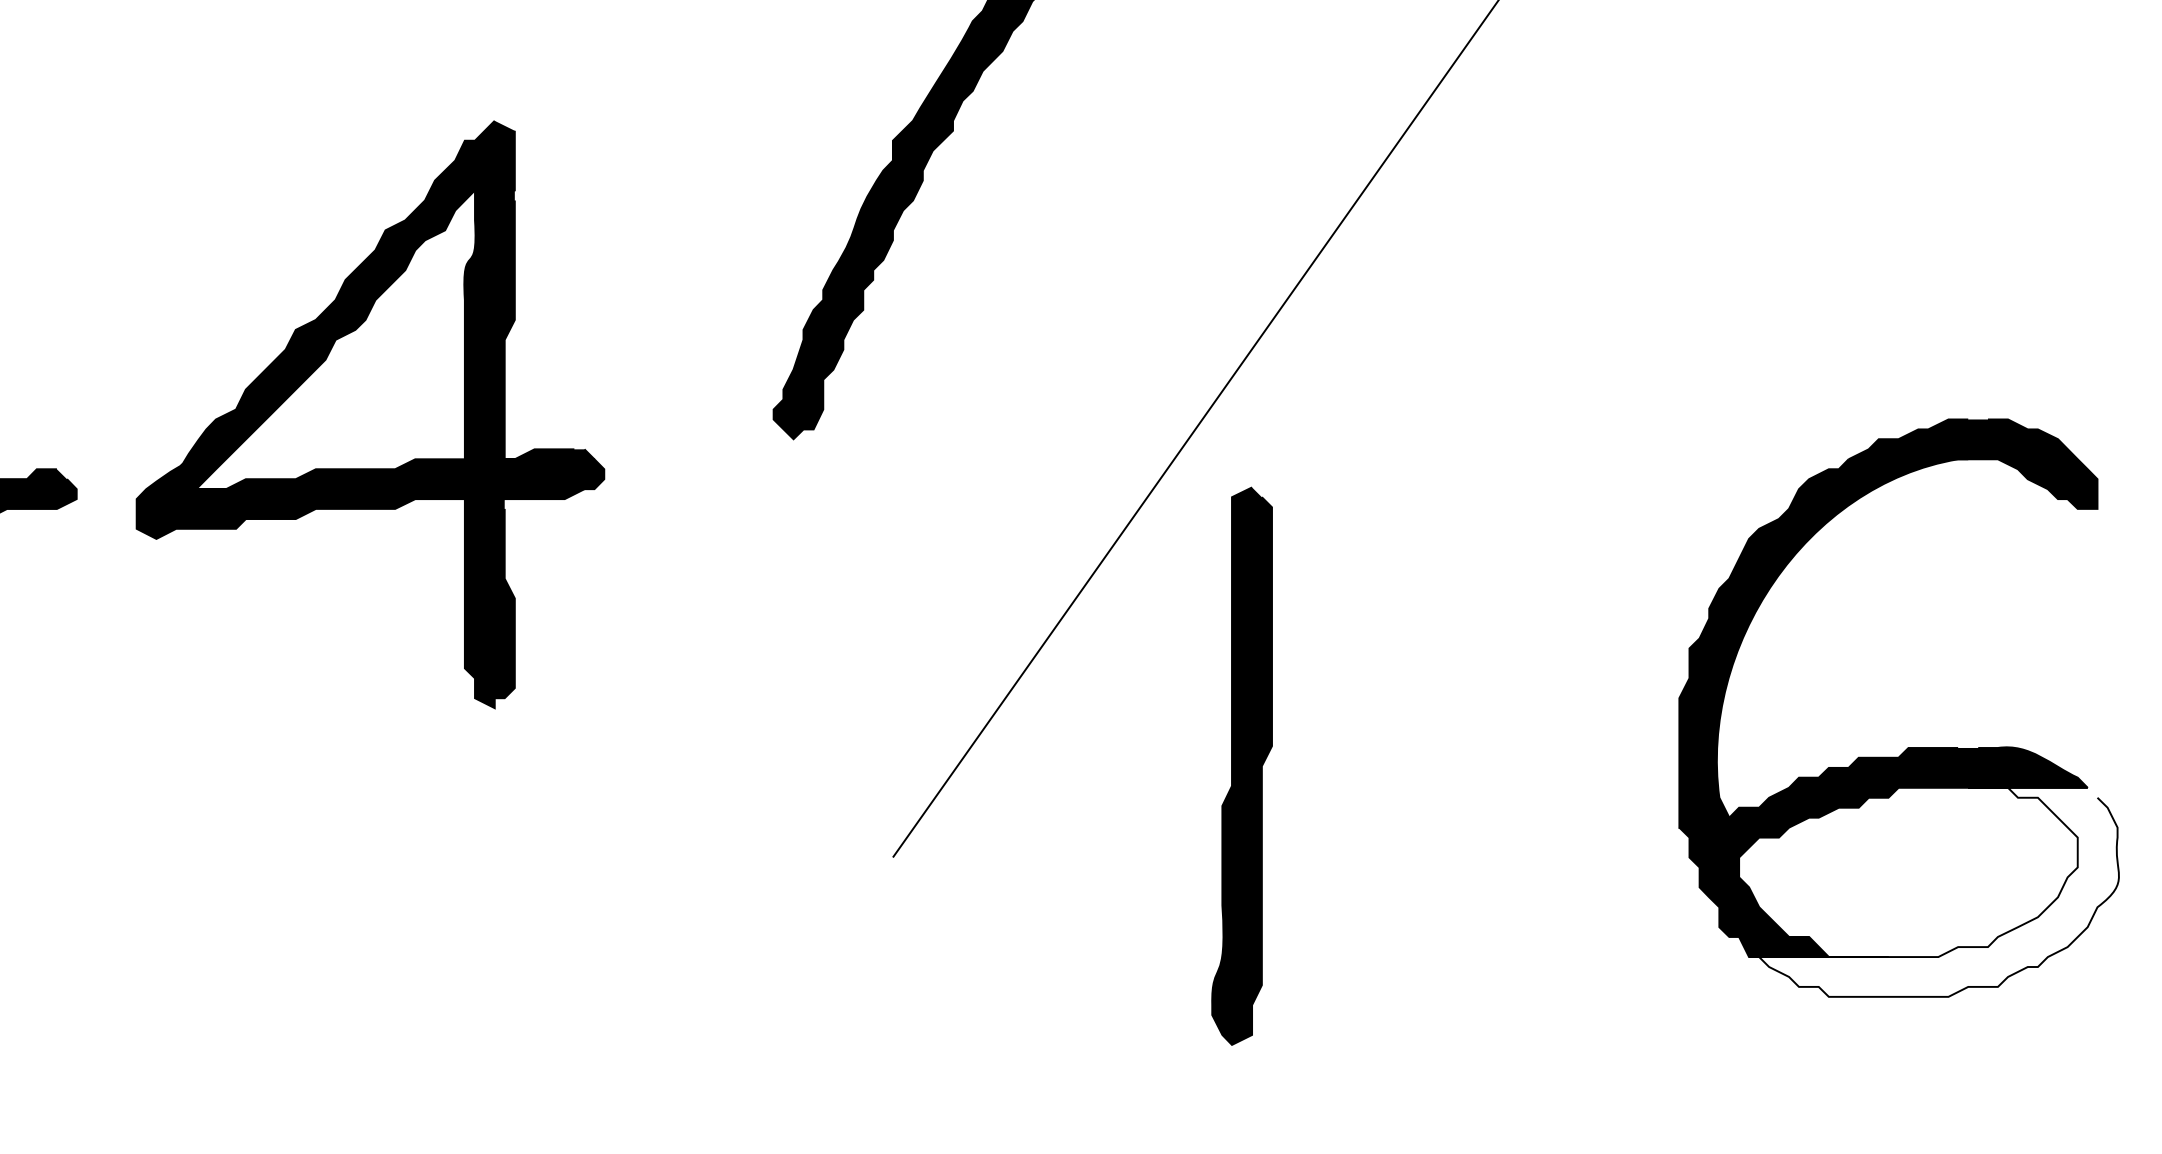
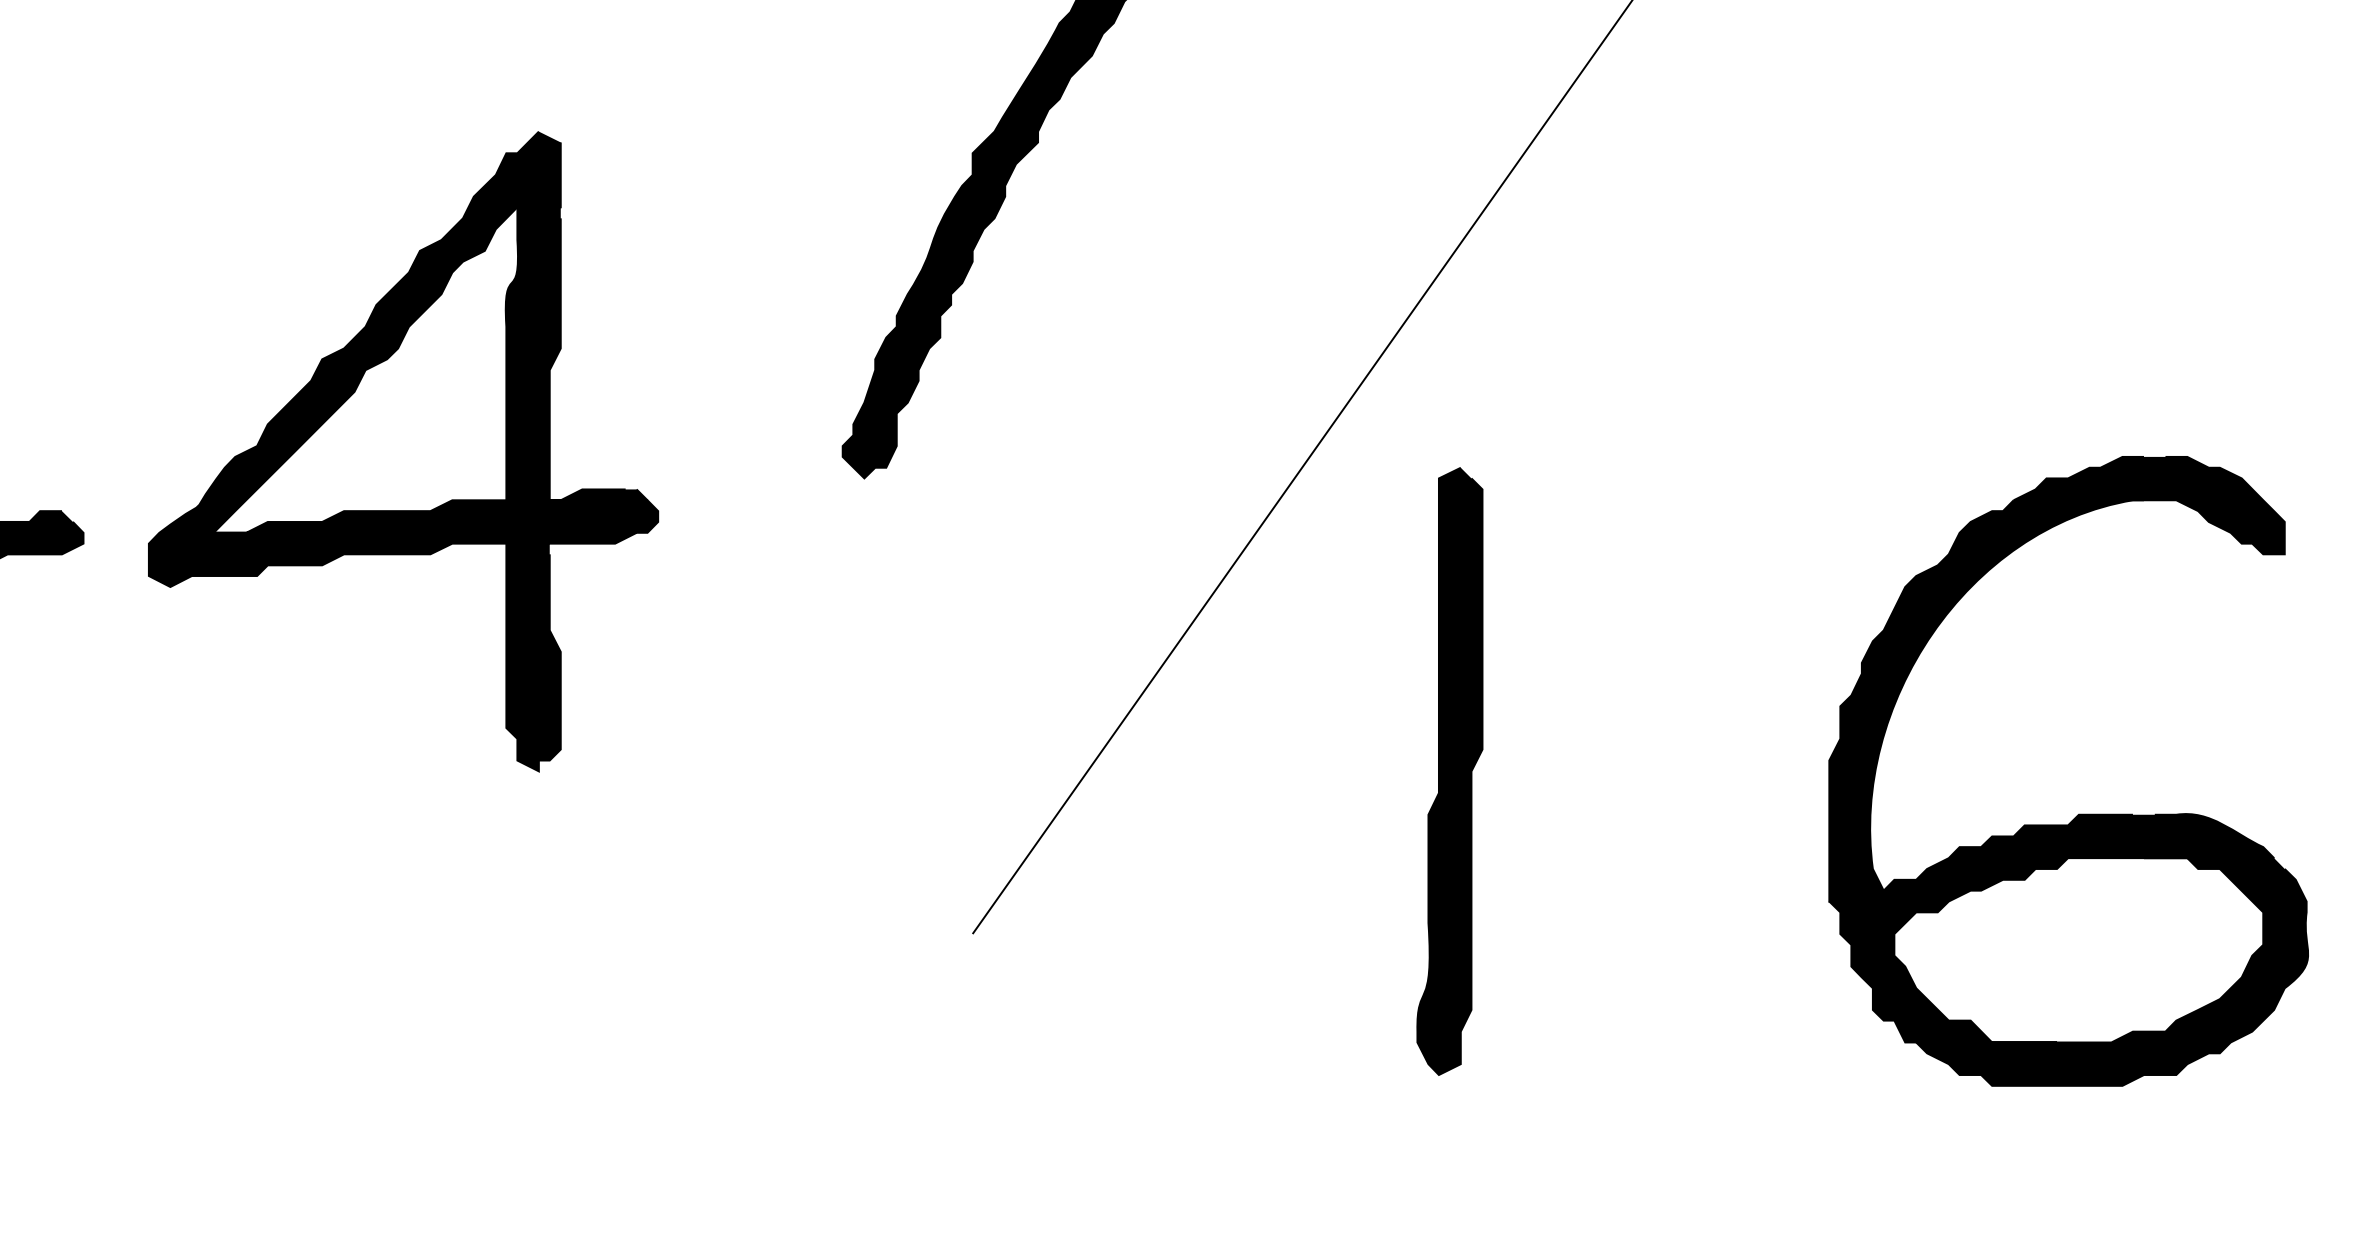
part: (1241, 765) -> (1449, 770), moved
fill: (1938, 891) -> (2111, 971), added

